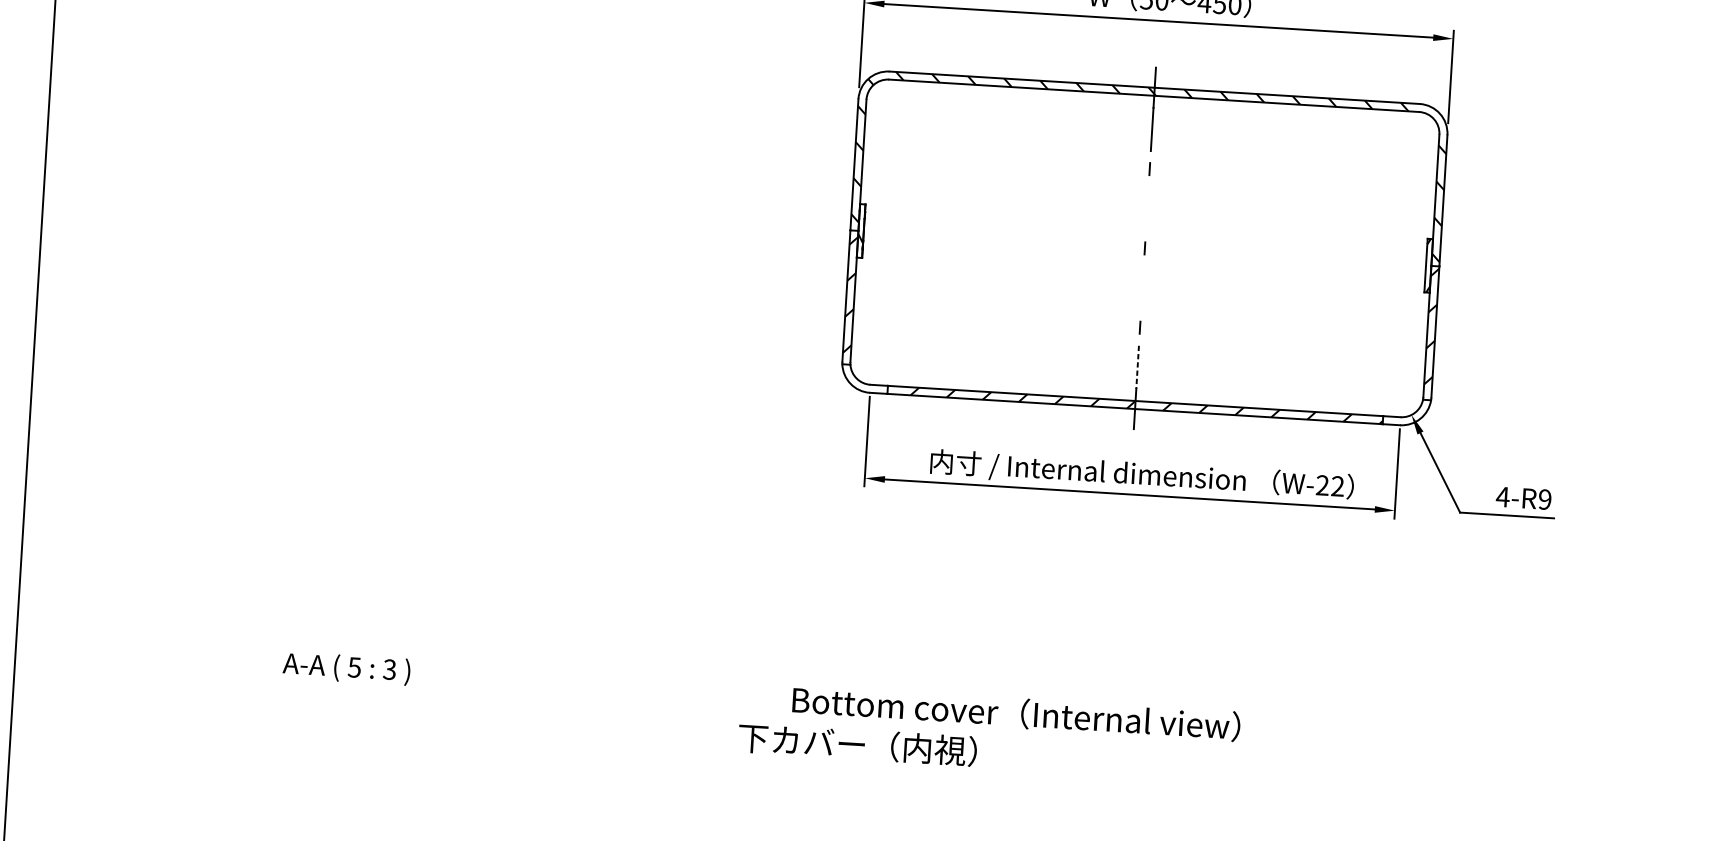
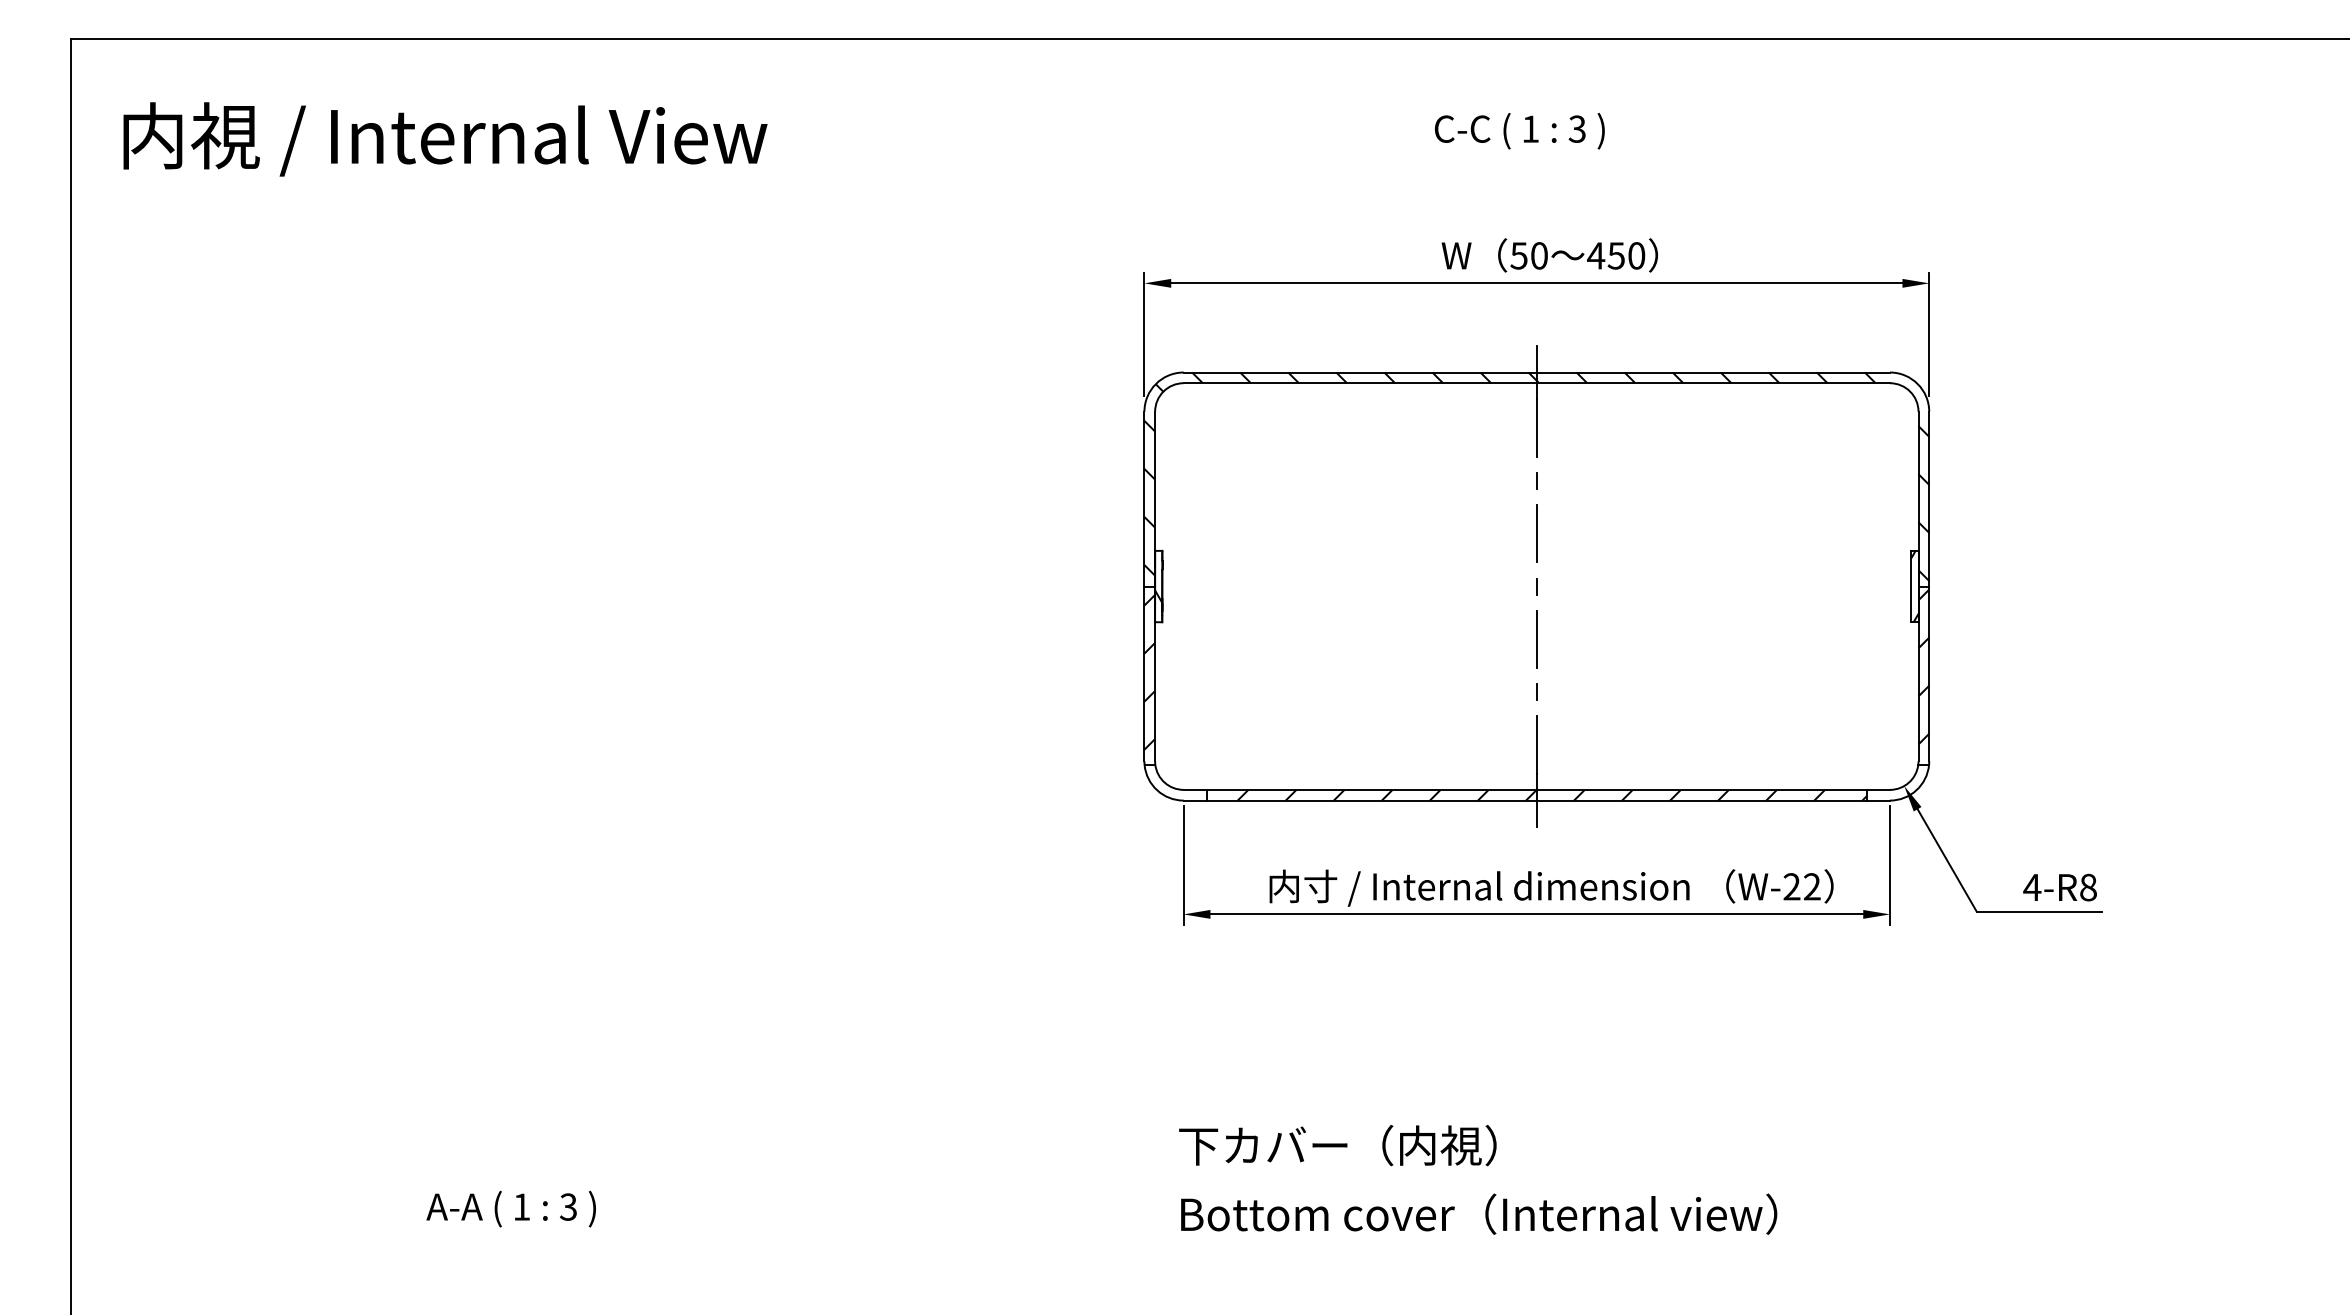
line: (1147, 208) -> (1536, 533), added
line: (1142, 288) -> (1536, 639), added
line: (1137, 367) -> (1536, 745), dashed -> solid
text: (1545, 499) -> (2088, 887), 4-R9 -> 4-R8
text: (354, 667) -> (521, 1206), 5 -> 1
text: (1016, 712) -> (1479, 1213), moved
text: (857, 744) -> (1337, 1145), moved

